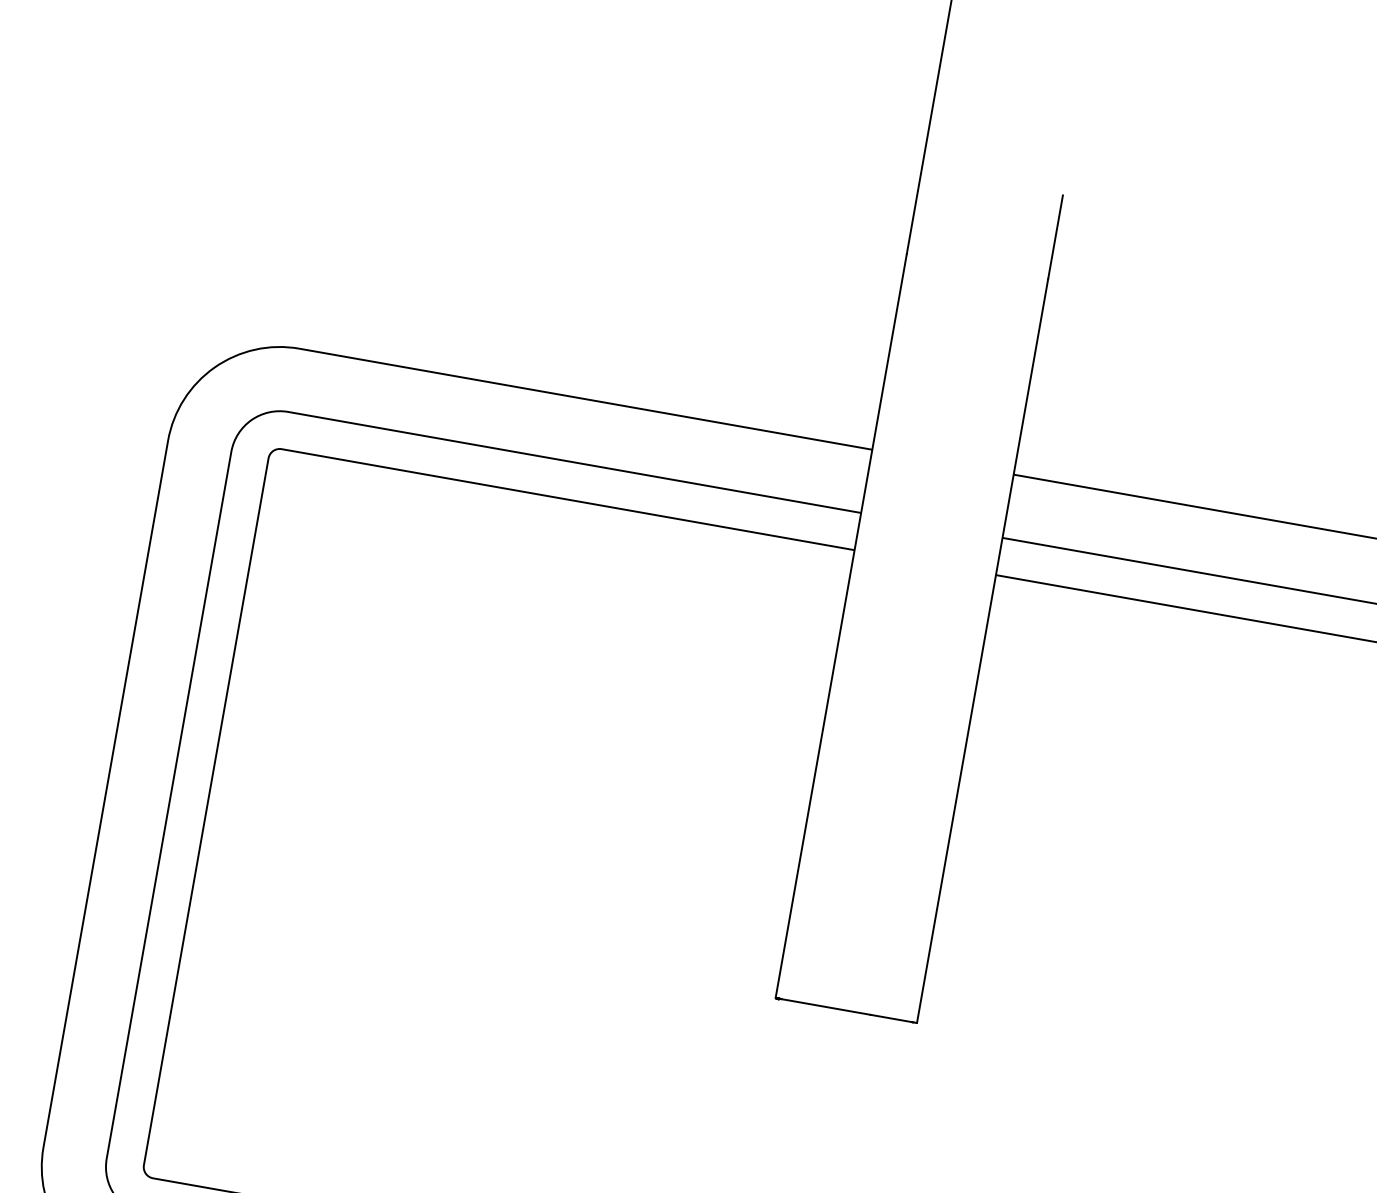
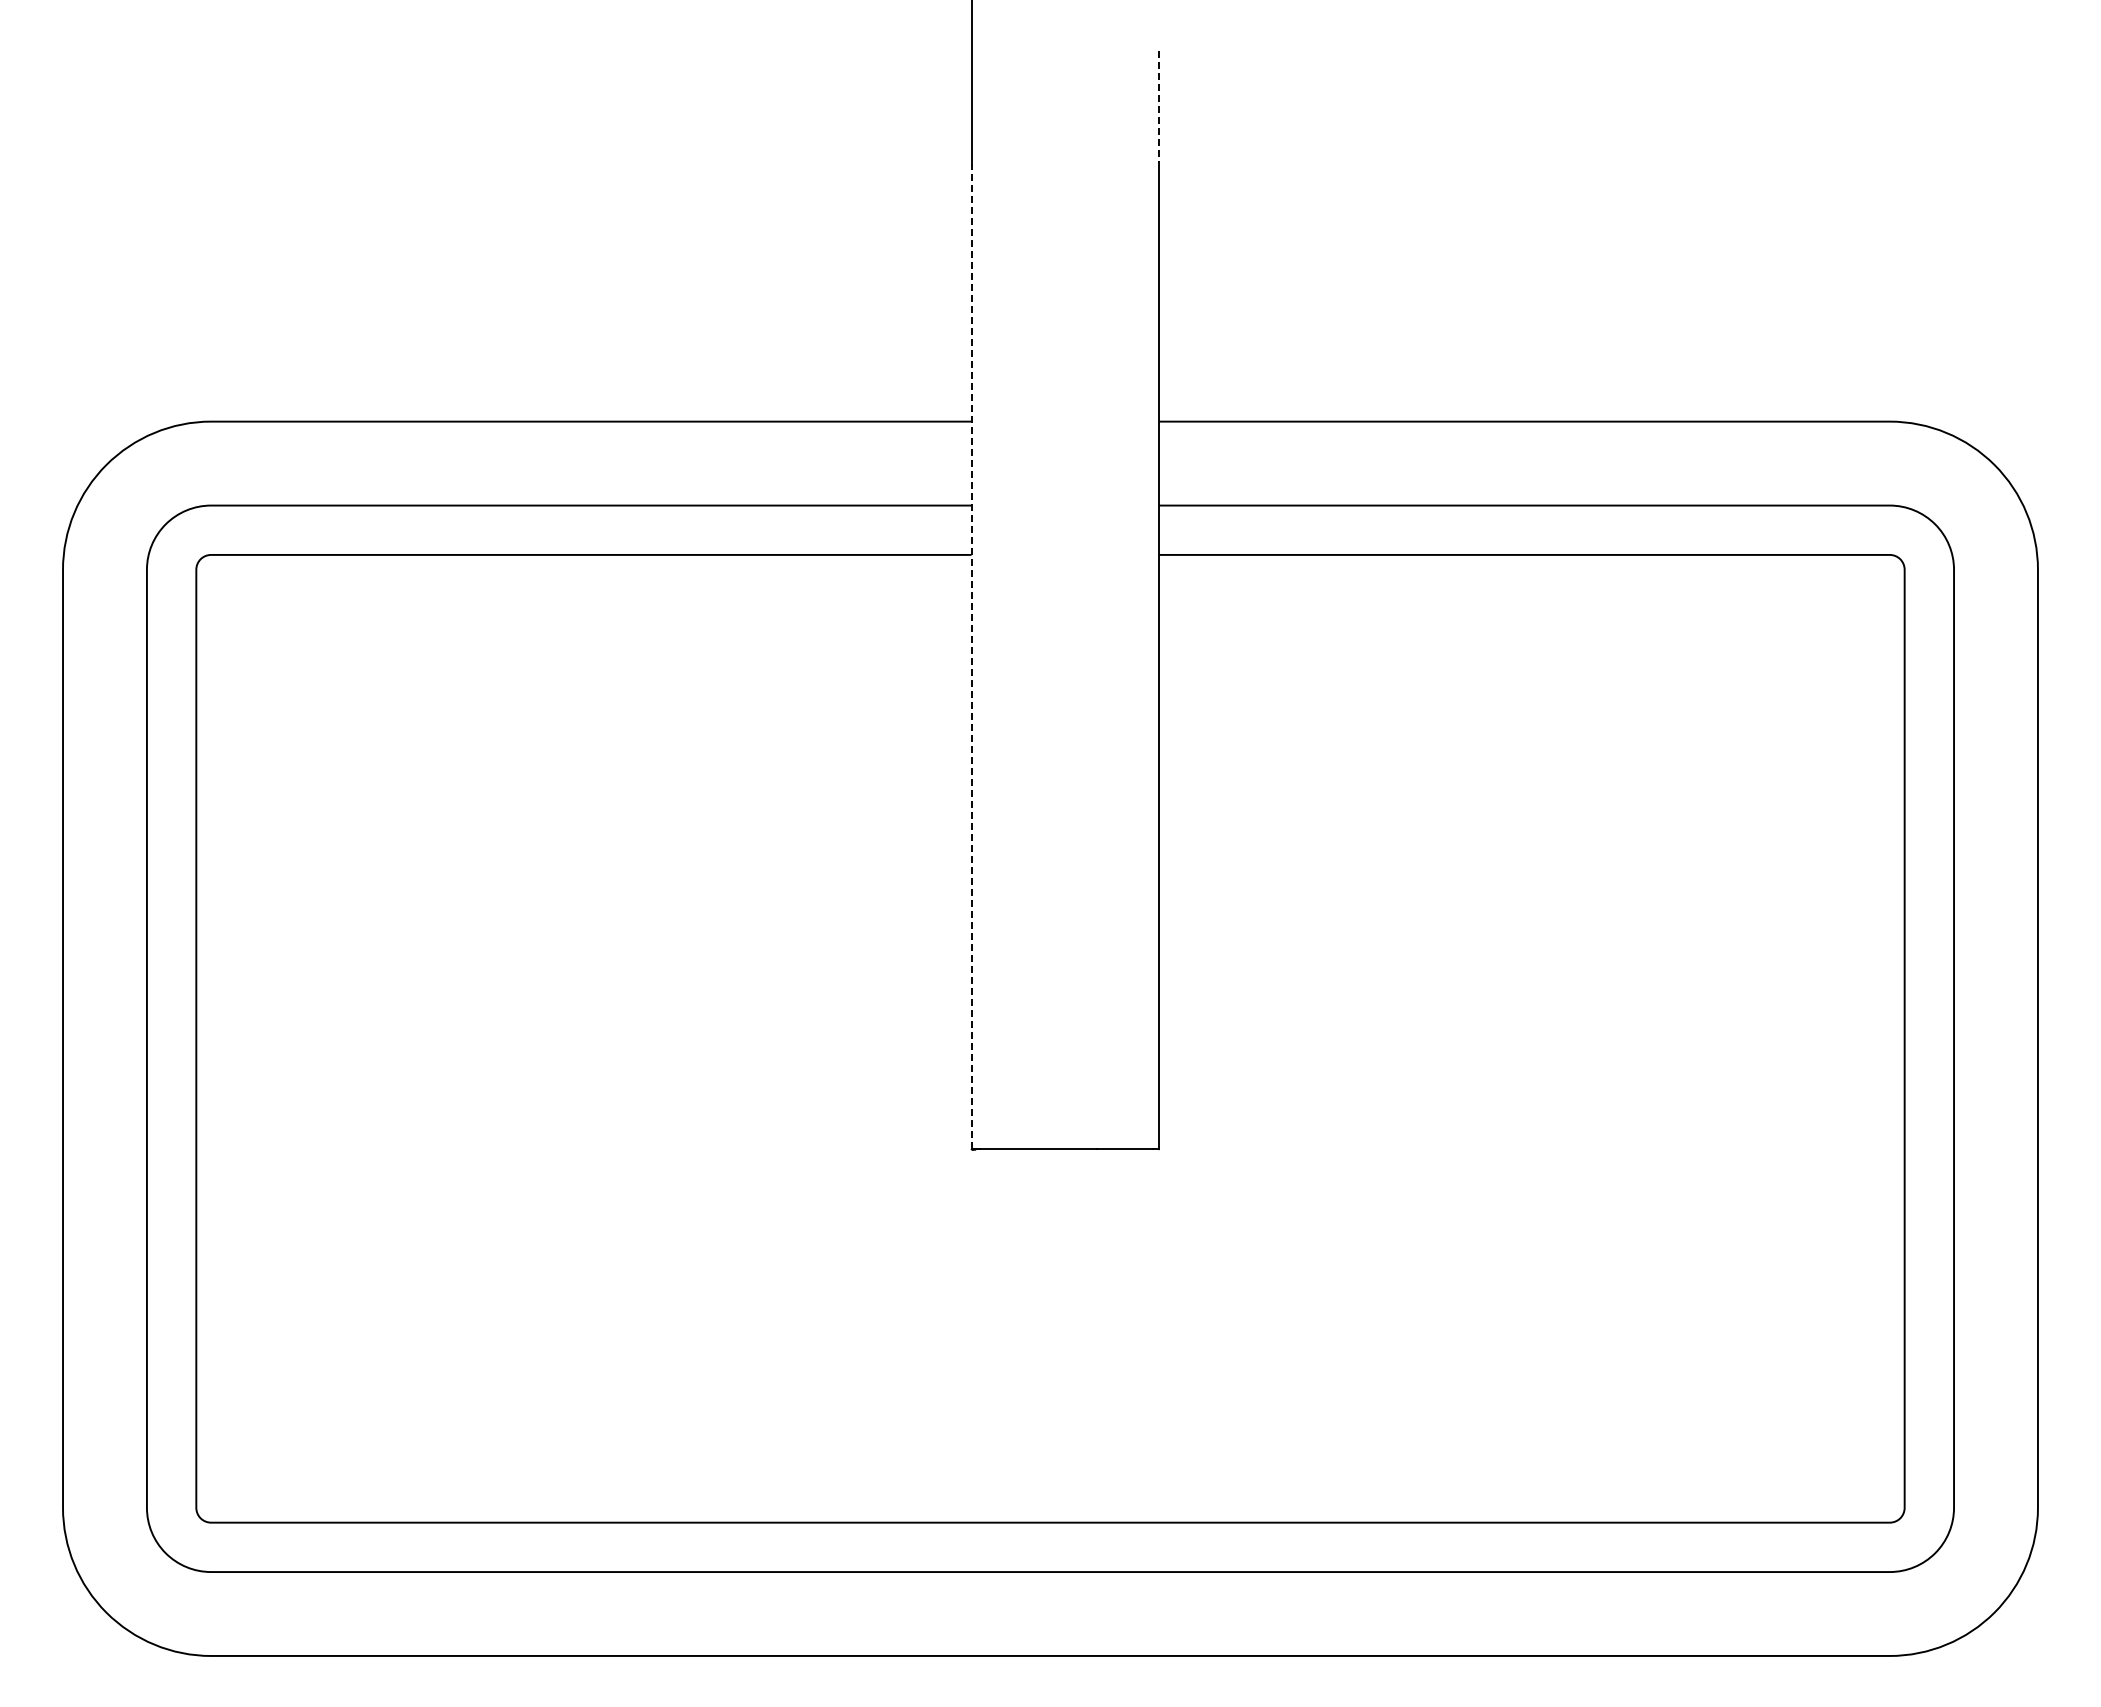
line: (1055, 237) -> (1159, 106), solid -> dashed
line: (841, 625) -> (971, 654), solid -> dashed

